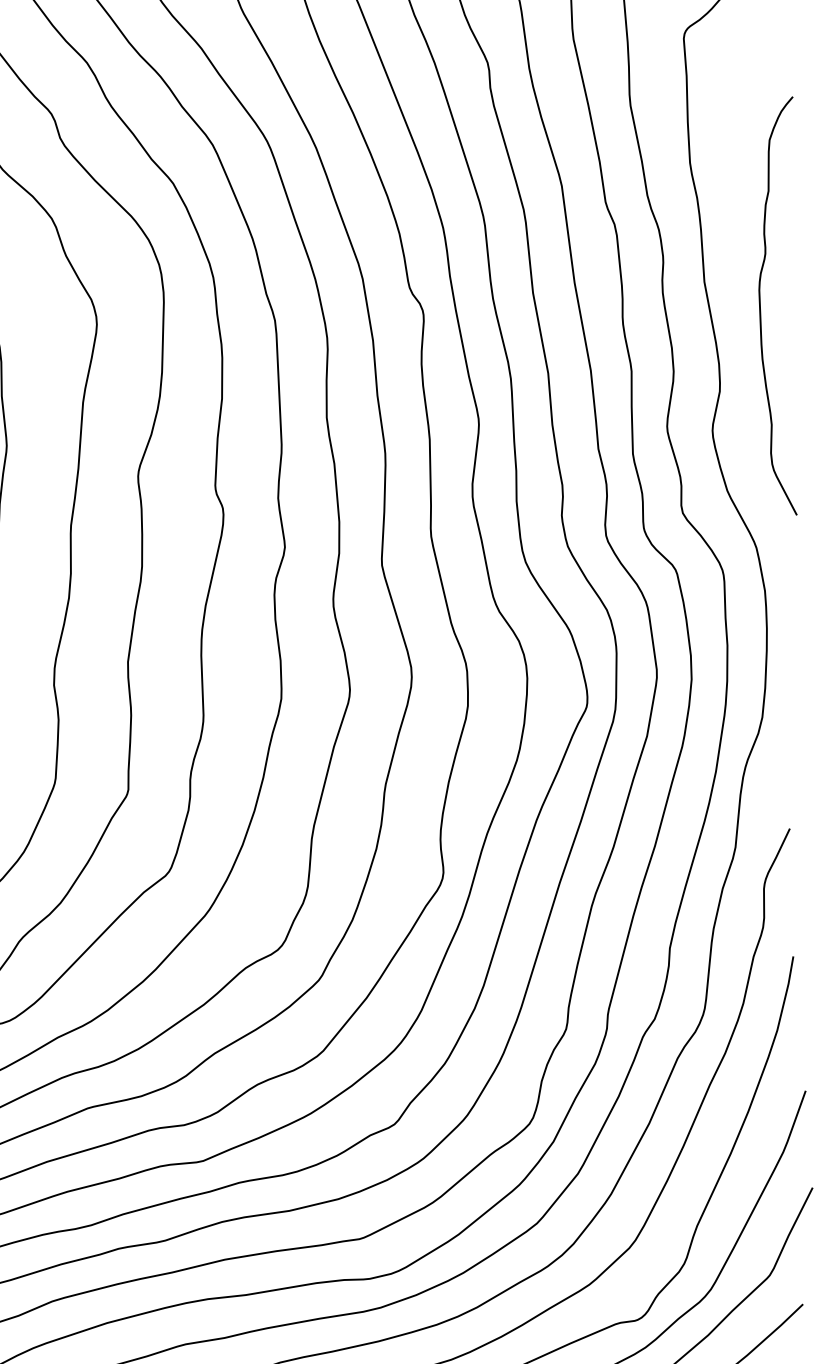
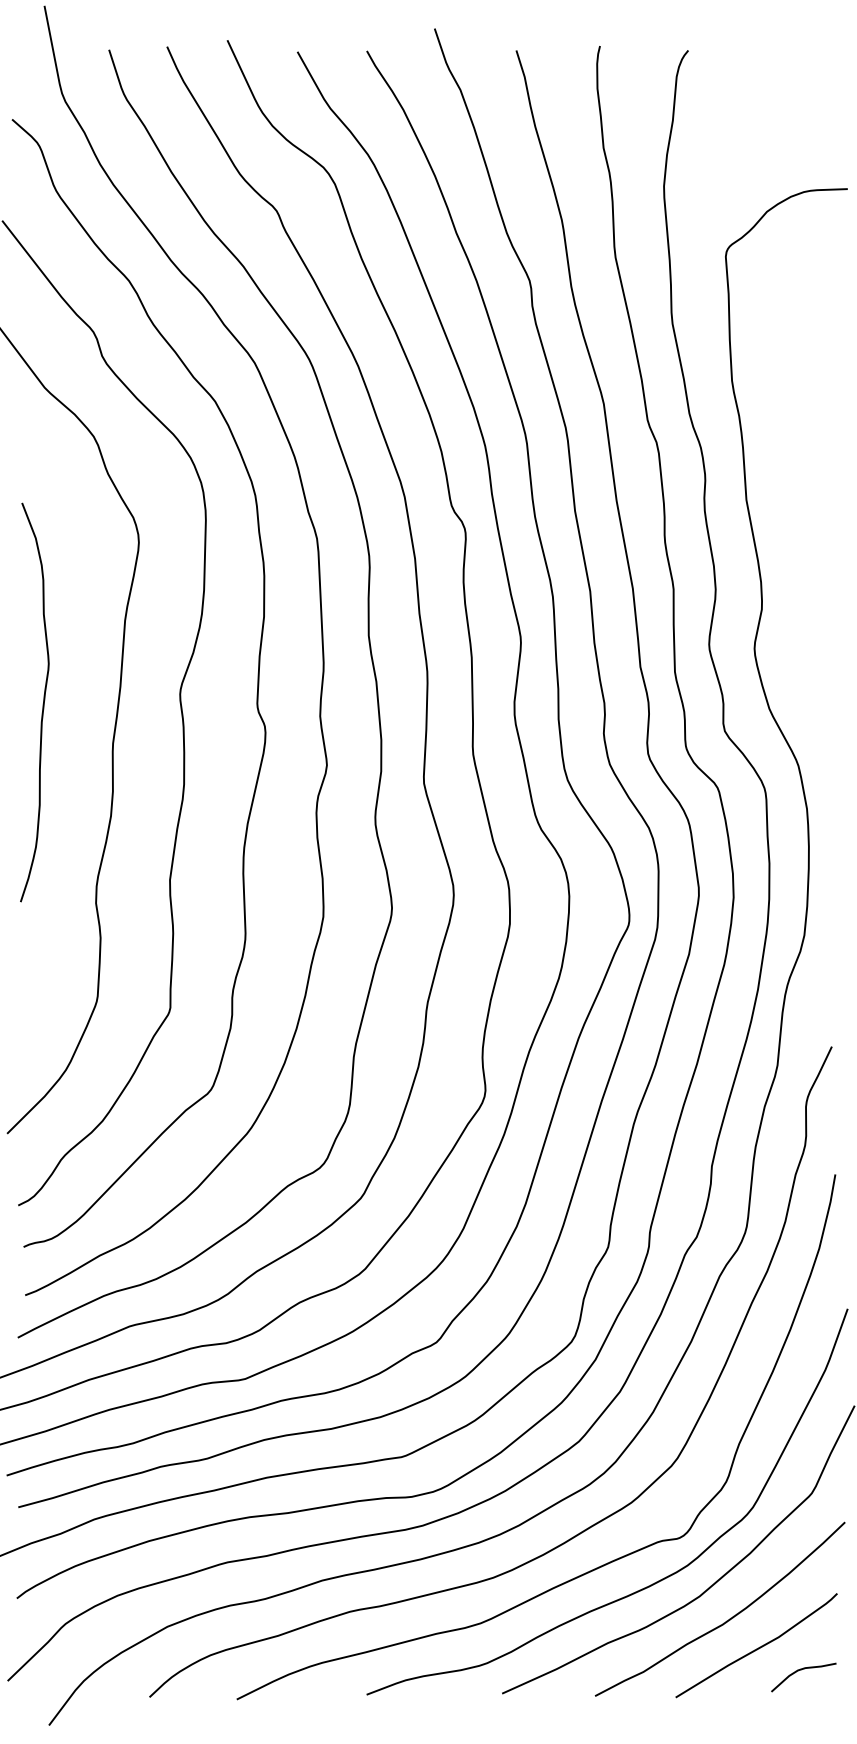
curve: (760, 305) -> (802, 523), removed

